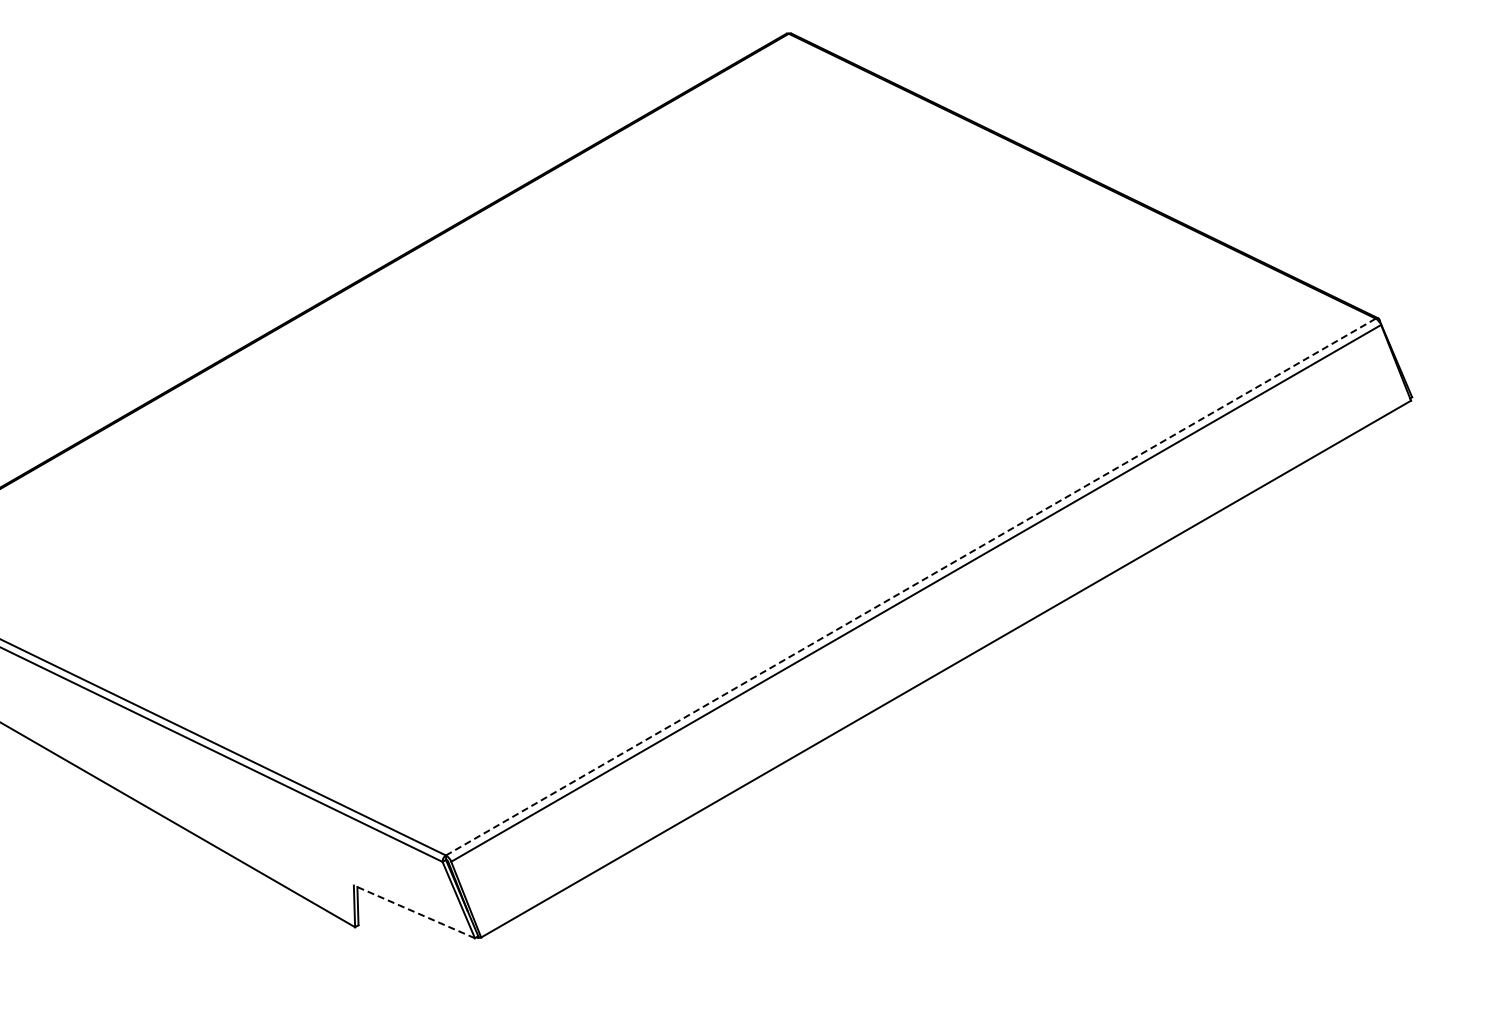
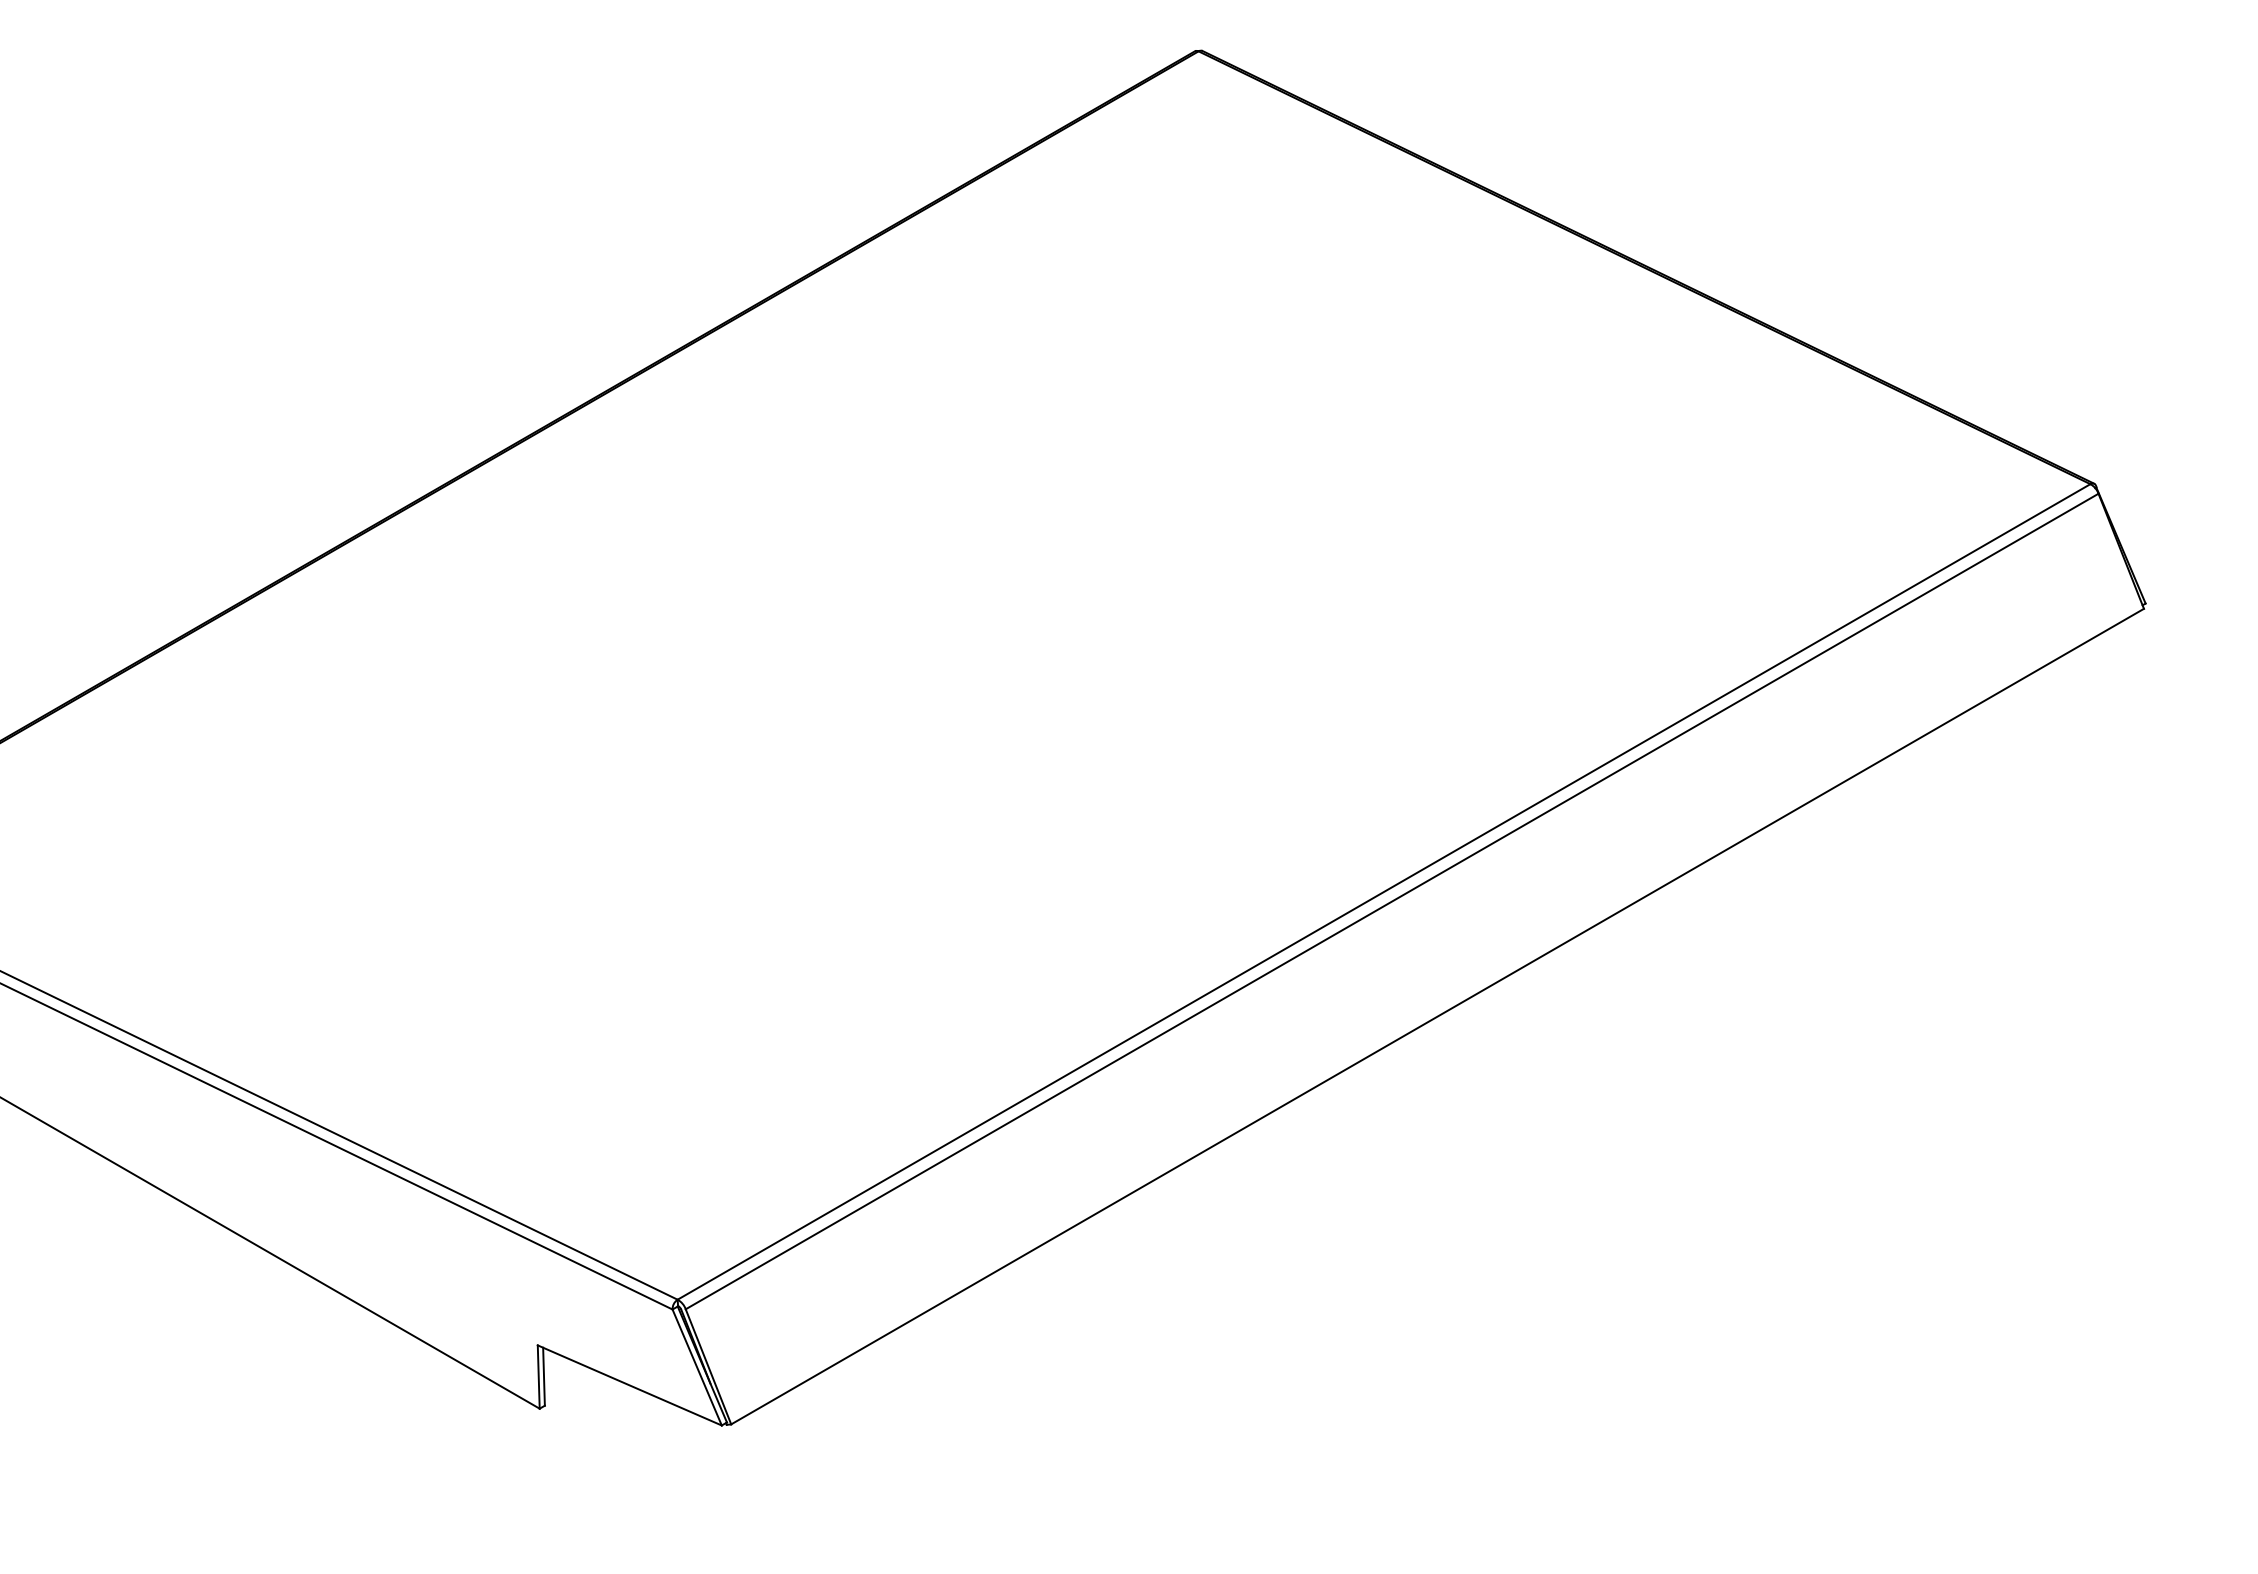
line: (910, 587) -> (1383, 892), dashed -> solid
line: (413, 911) -> (628, 1384), dashed -> solid

